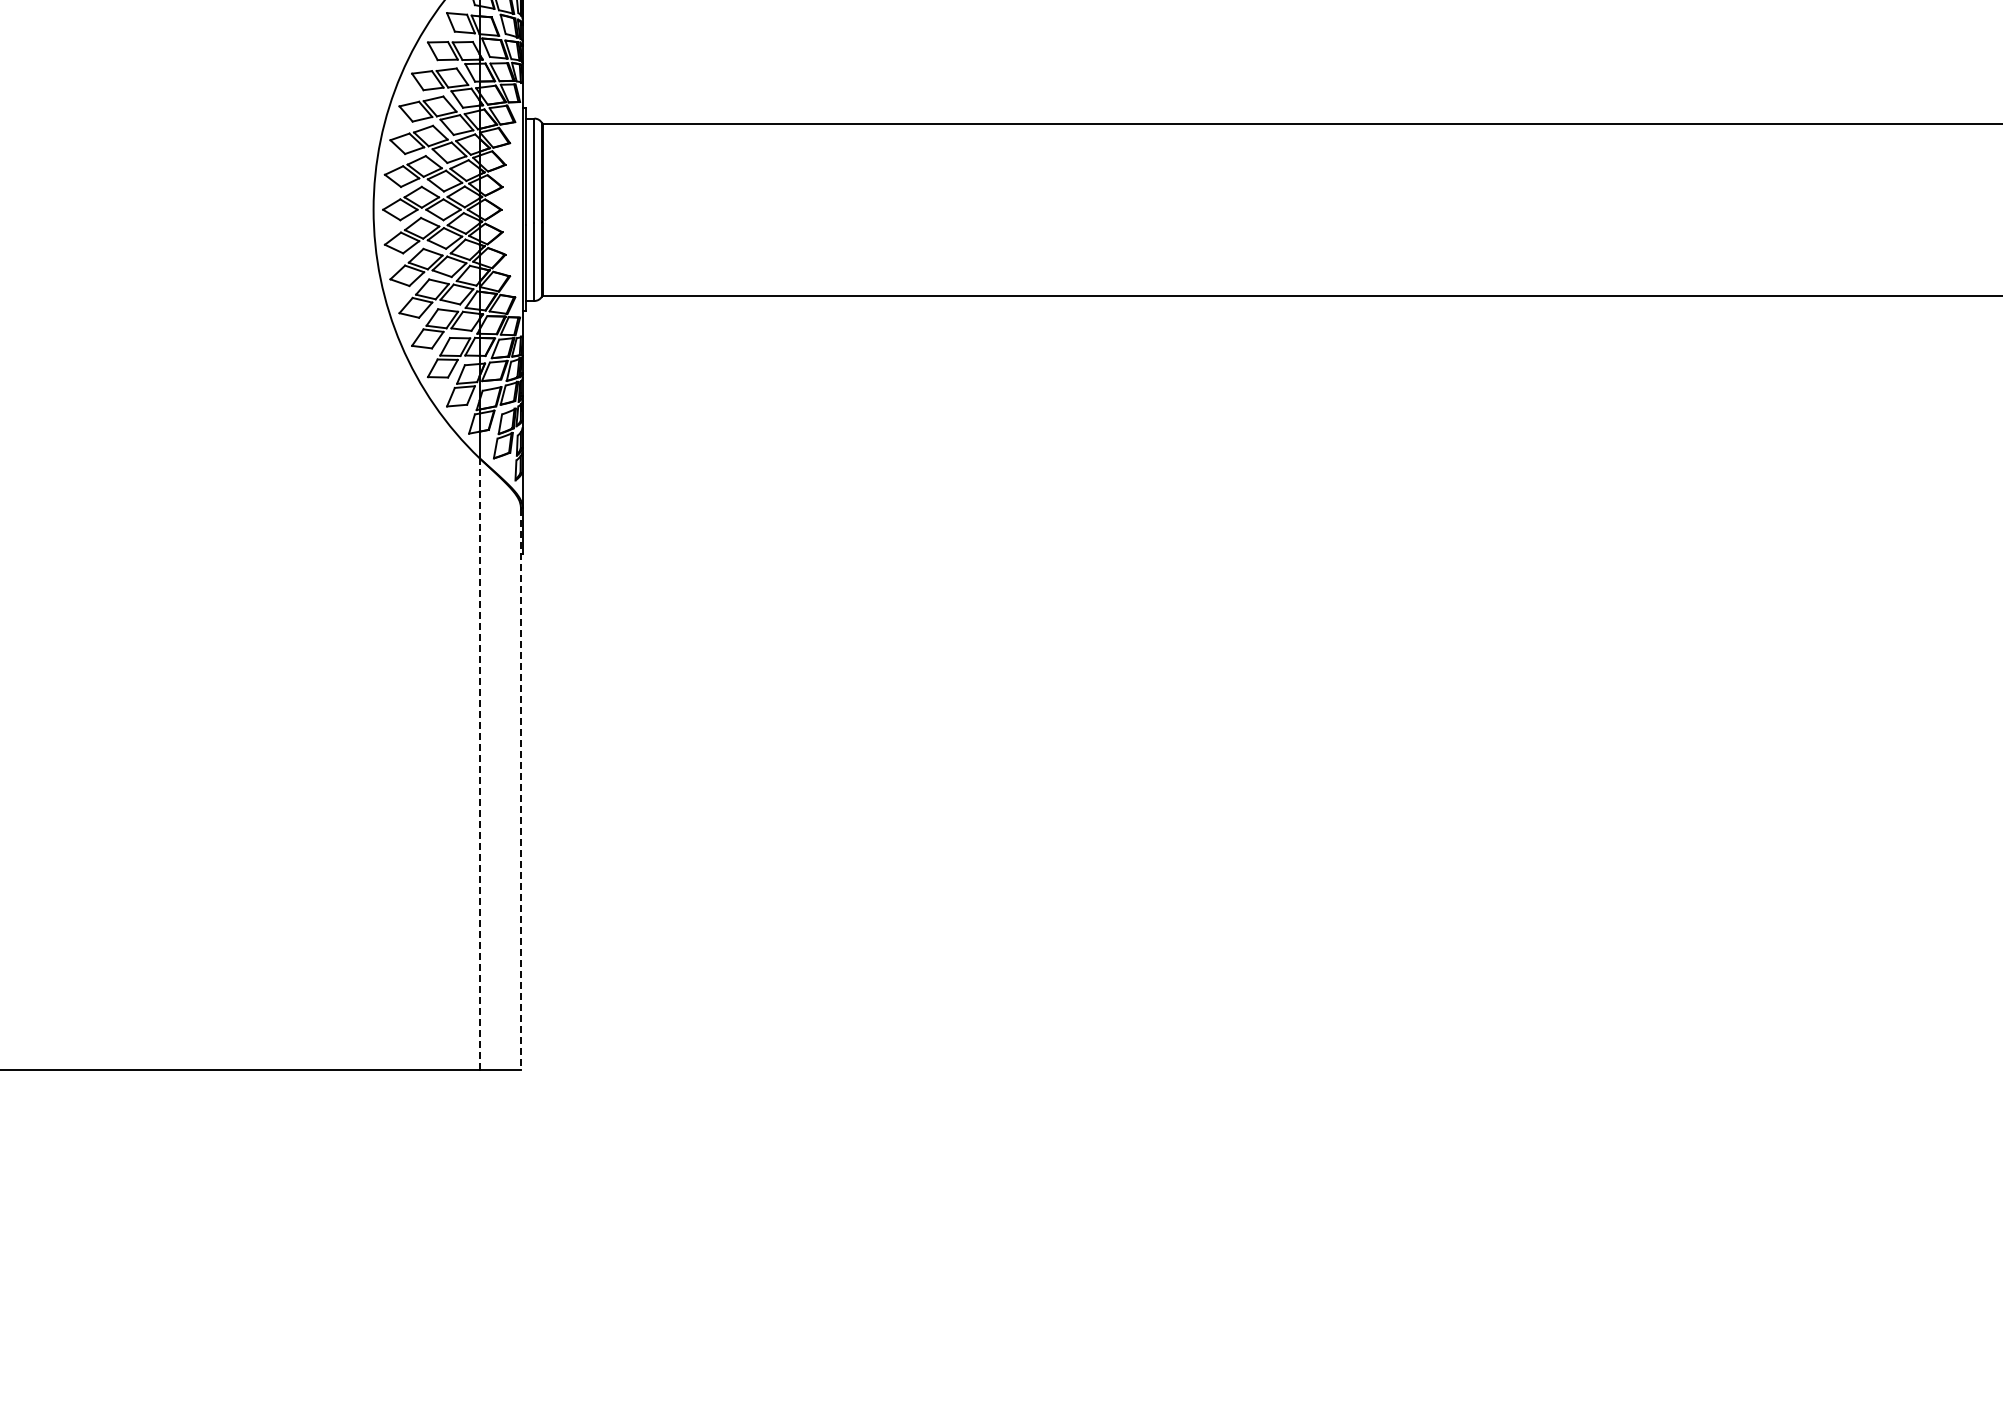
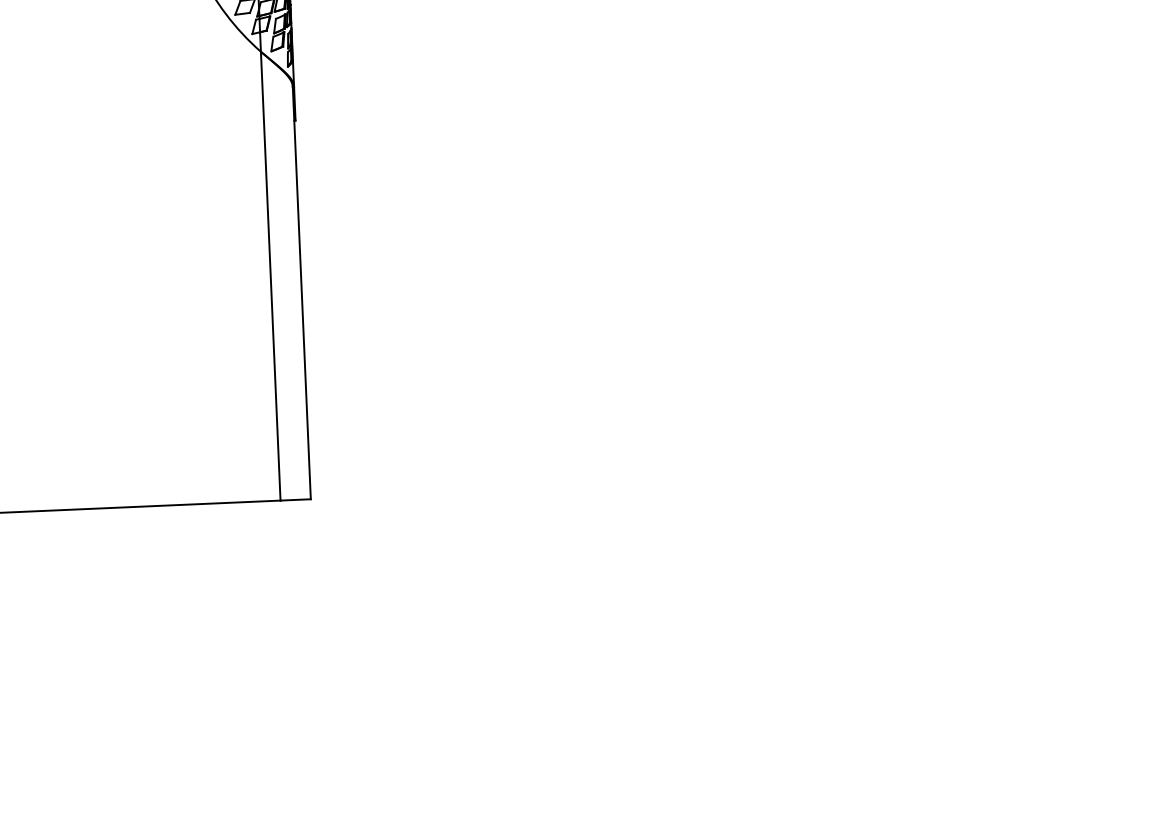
line: (479, 764) -> (270, 276), dashed -> solid
line: (521, 789) -> (302, 293), dashed -> solid

